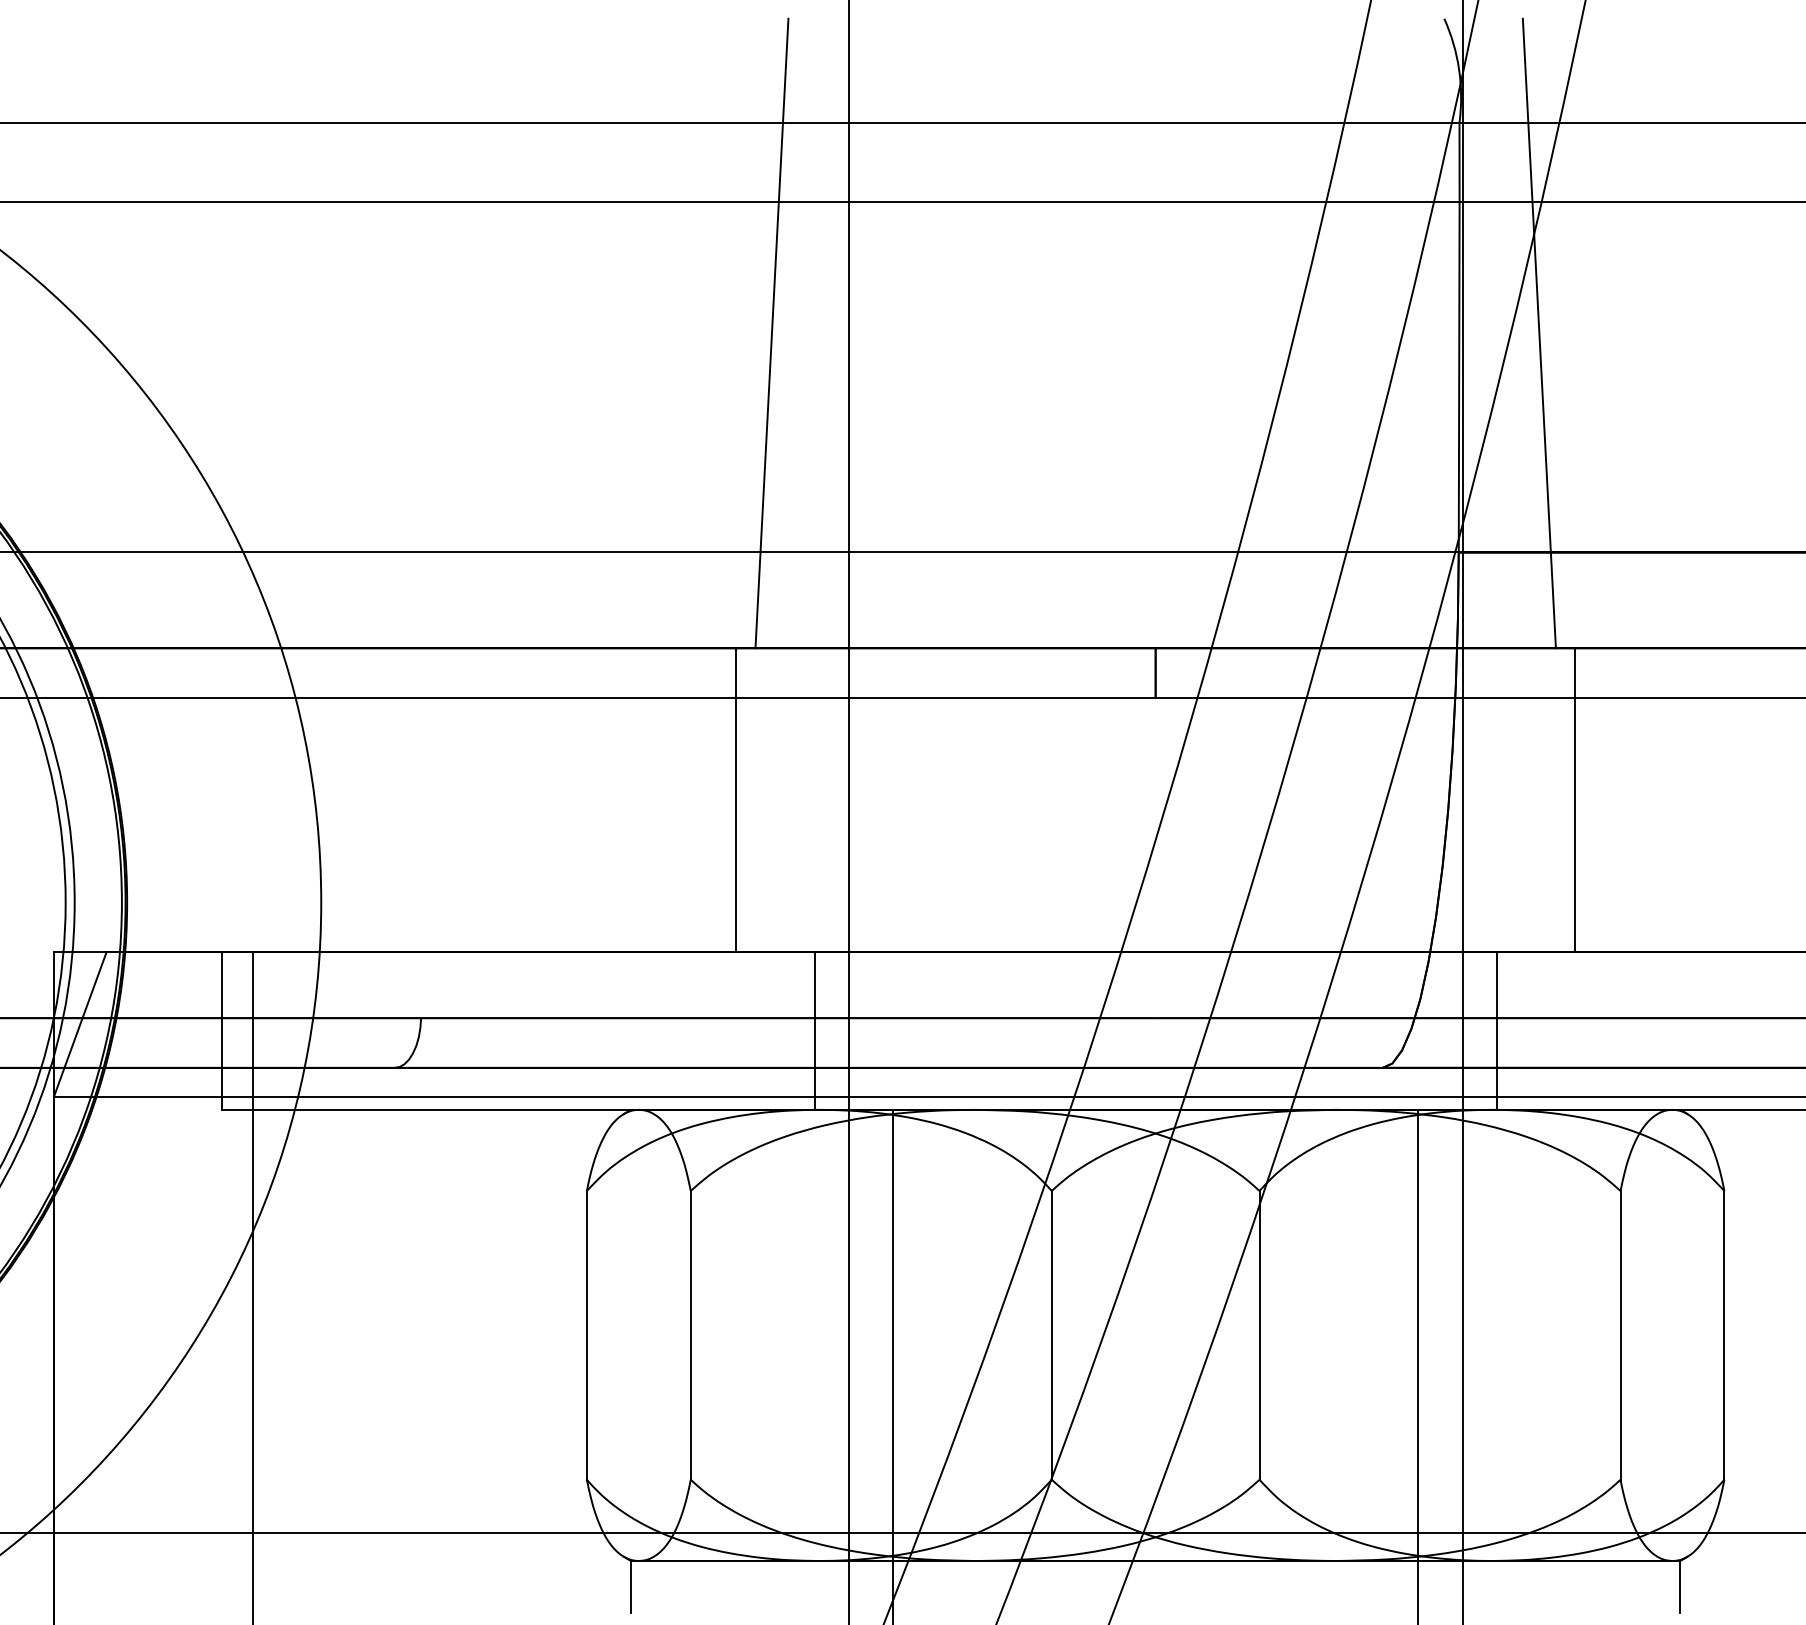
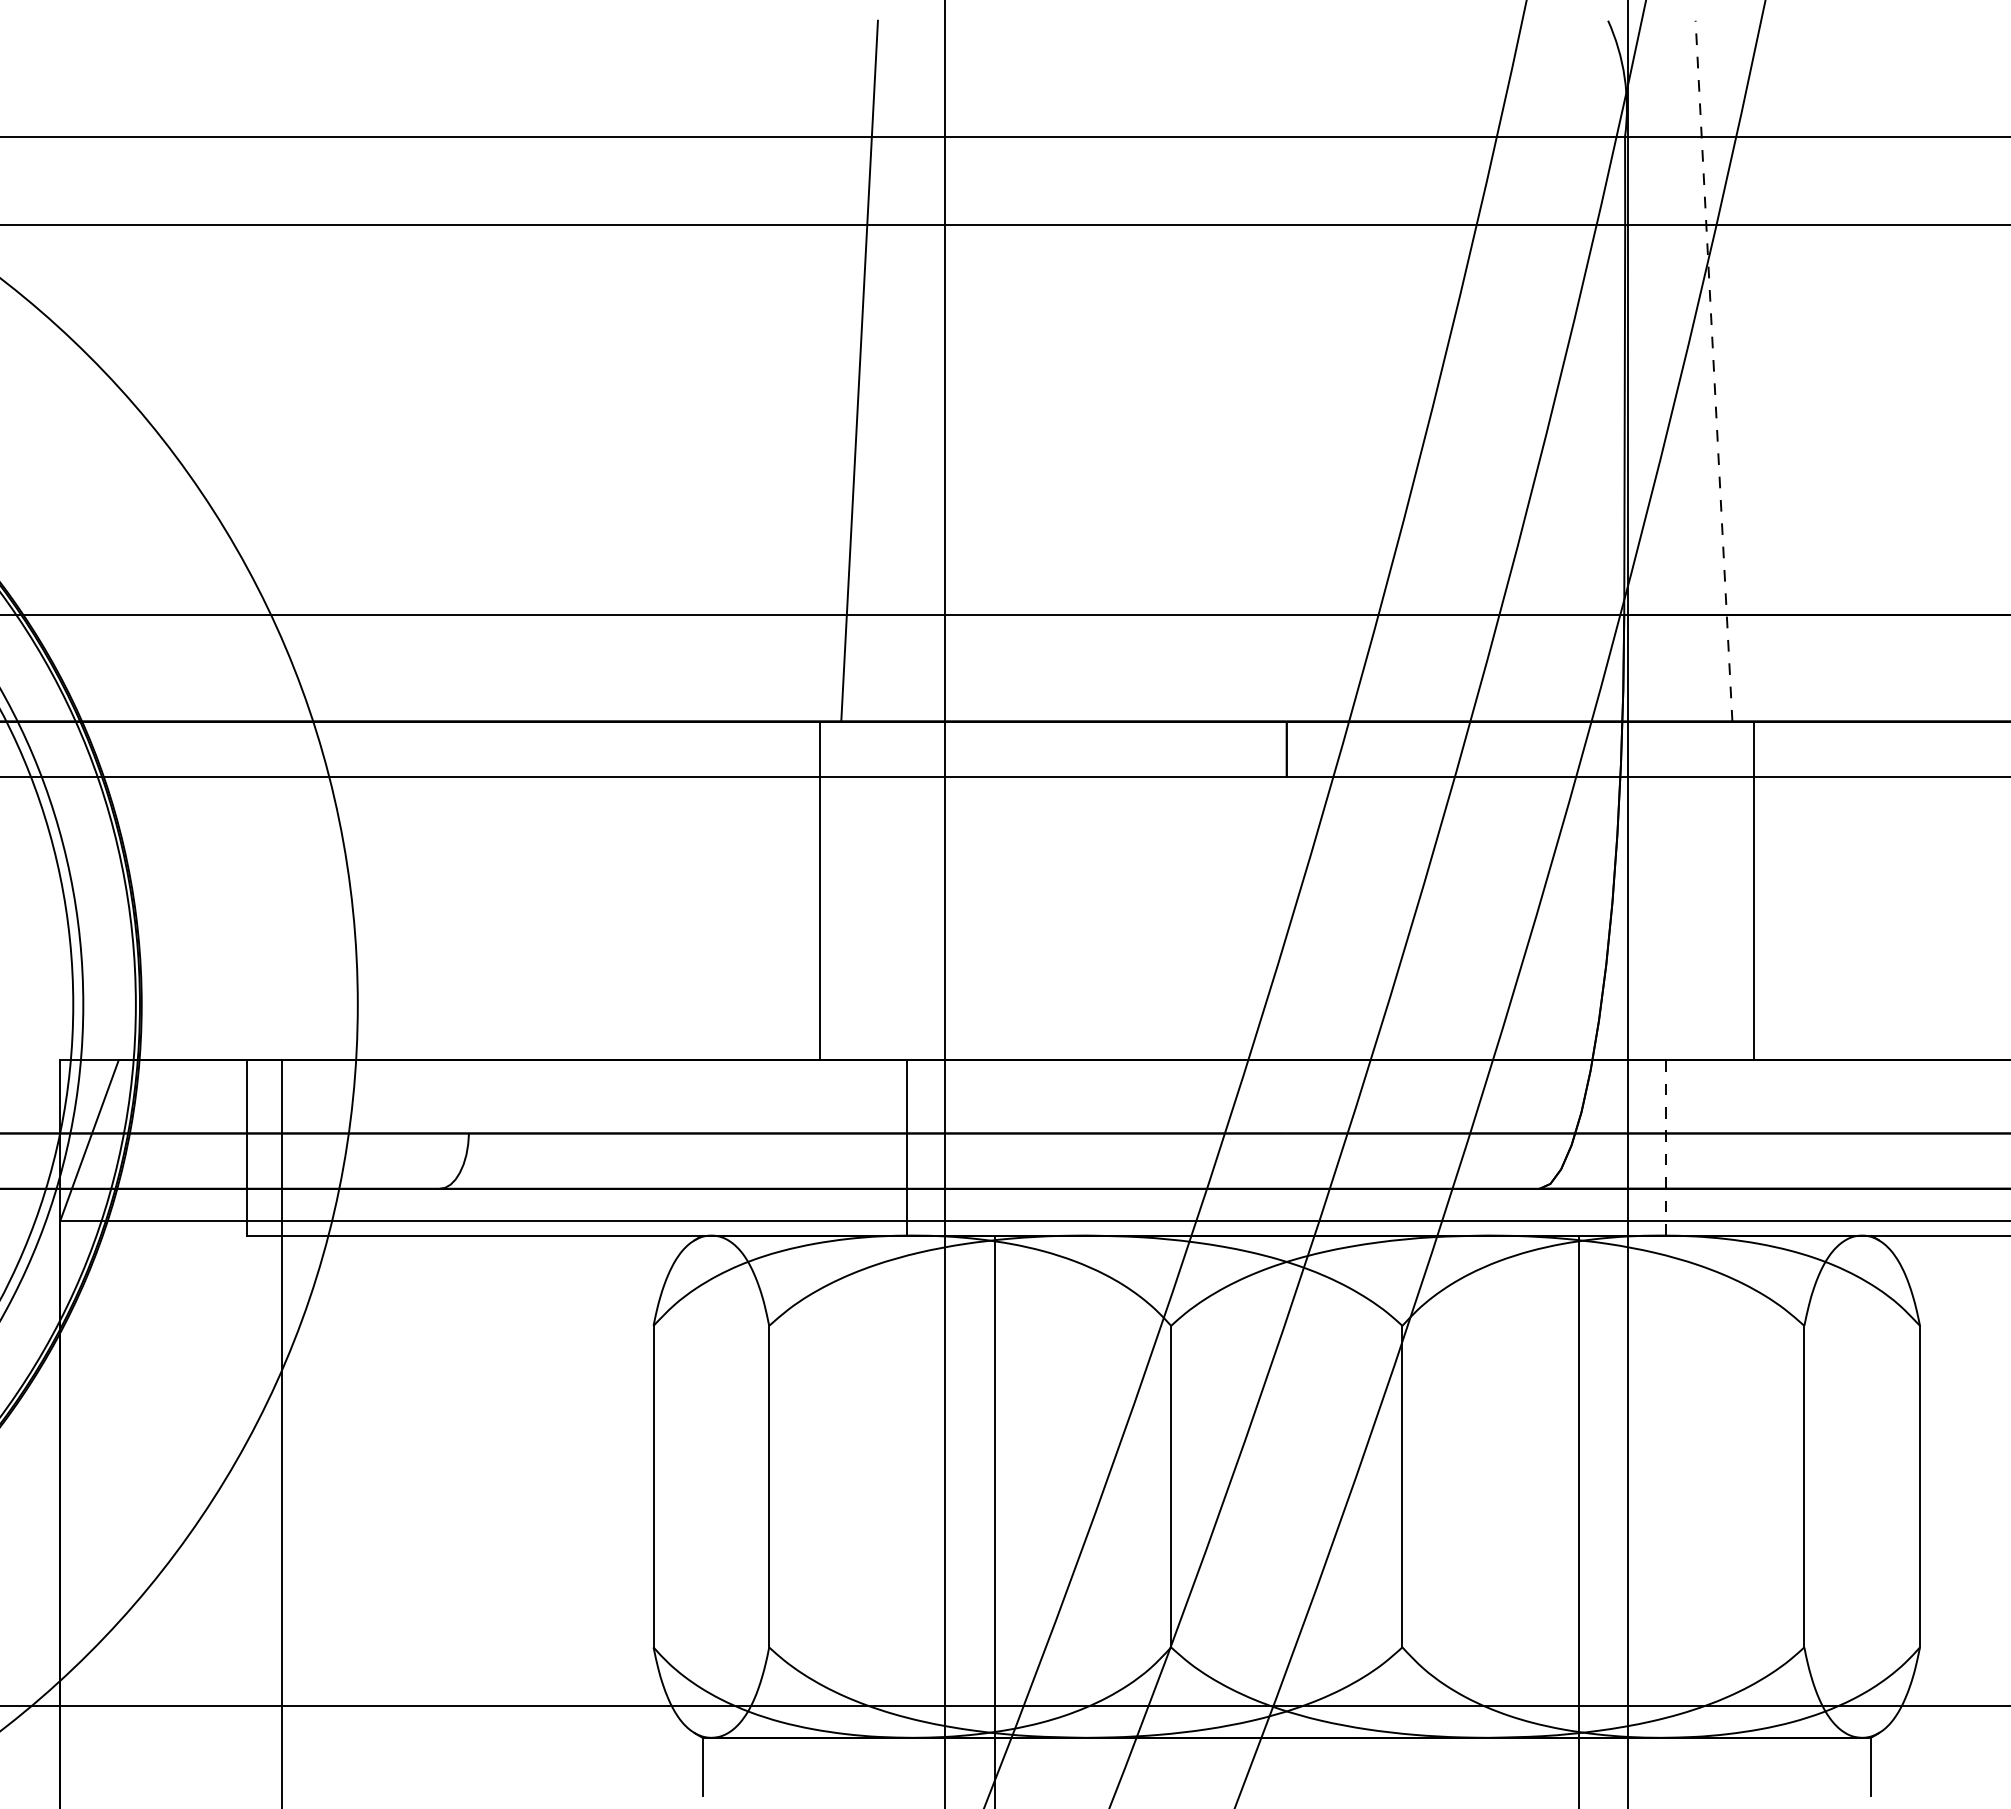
line: (1539, 333) -> (1714, 371), solid -> dashed
line: (1496, 1030) -> (1666, 1147), solid -> dashed

